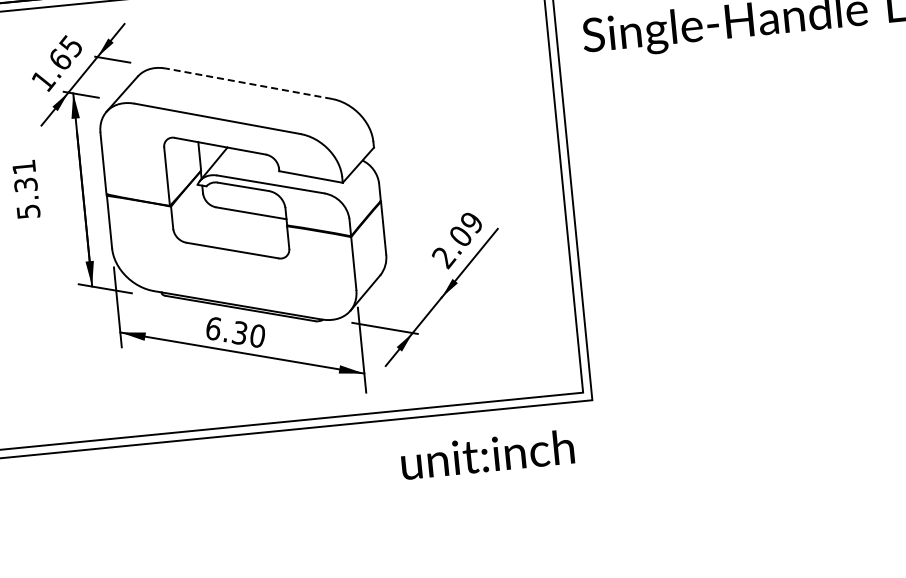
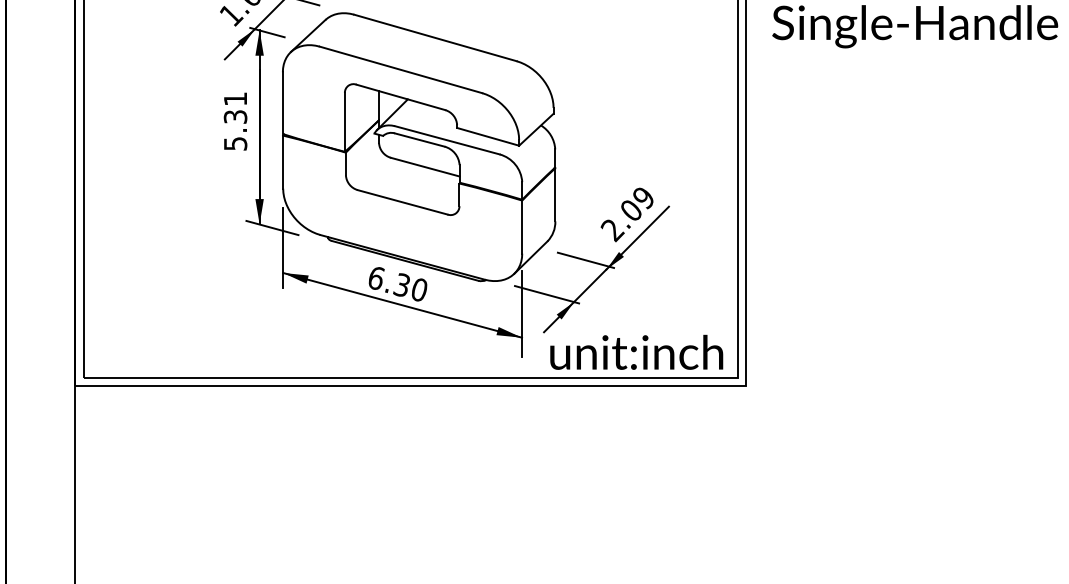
line: (247, 83) -> (434, 37), dashed -> solid
text: (26, 189) -> (235, 121), moved
line: (419, 289) -> (585, 259), added
text: (487, 453) -> (636, 351), moved

